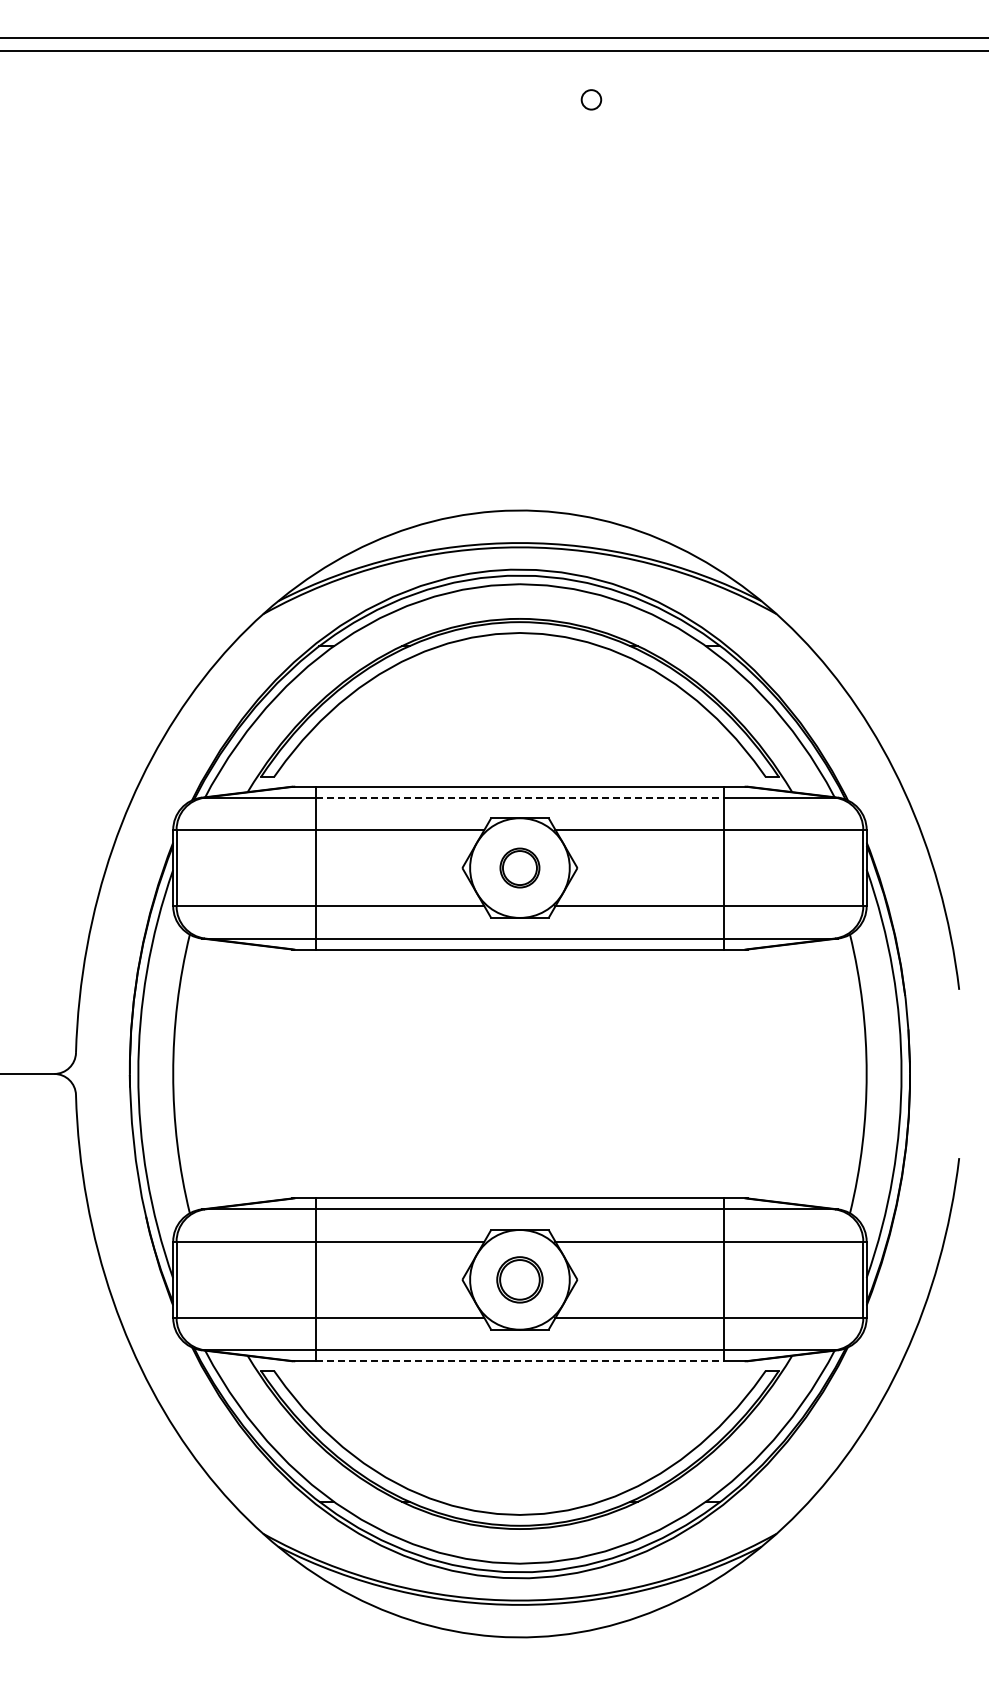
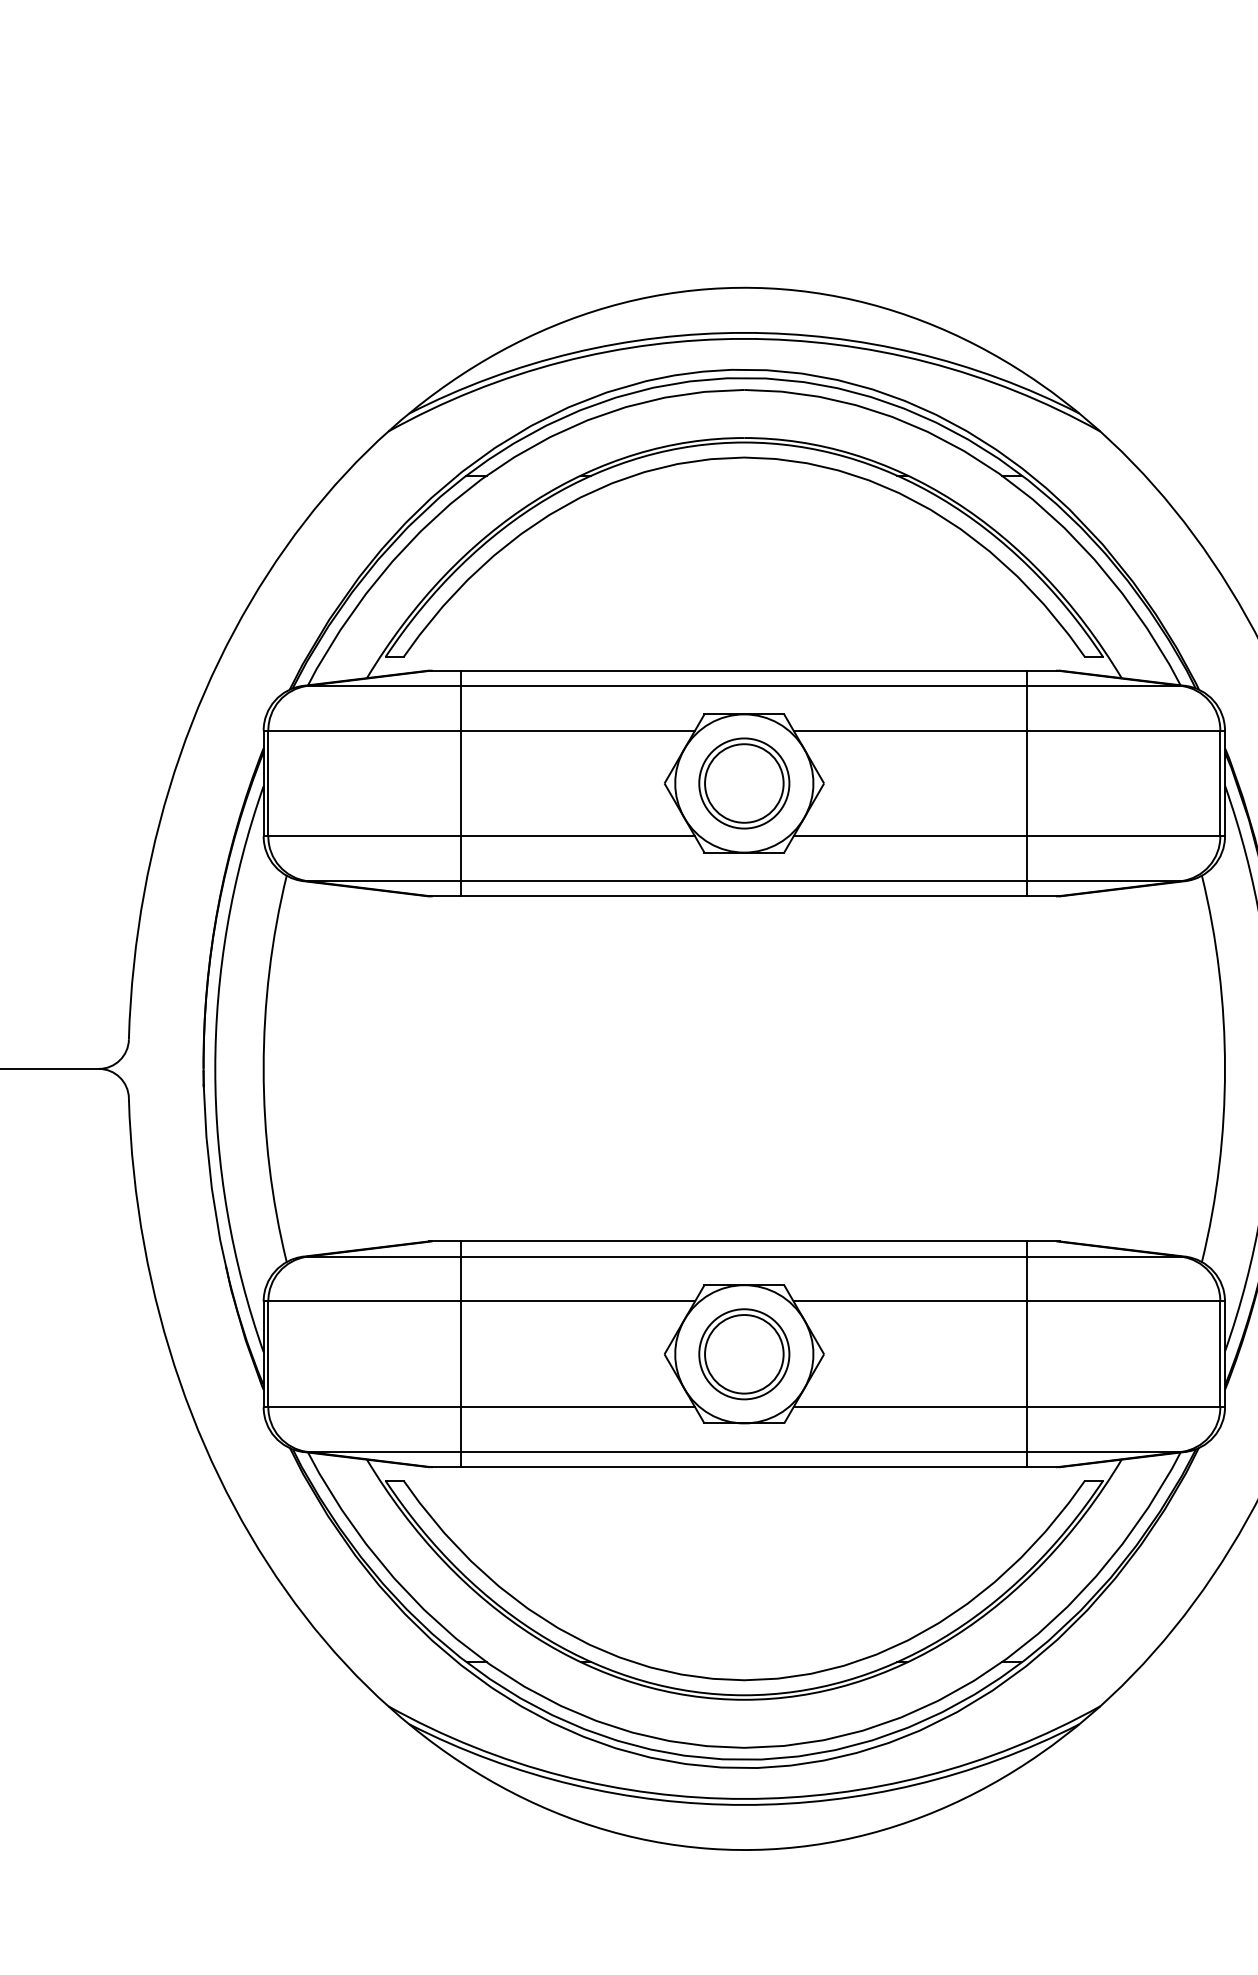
line: (520, 797) -> (745, 685), dashed -> solid
part: (519, 867) -> (743, 782), size x1.67
part: (519, 1279) -> (743, 1353), size x1.43
line: (520, 1361) -> (745, 1467), dashed -> solid

